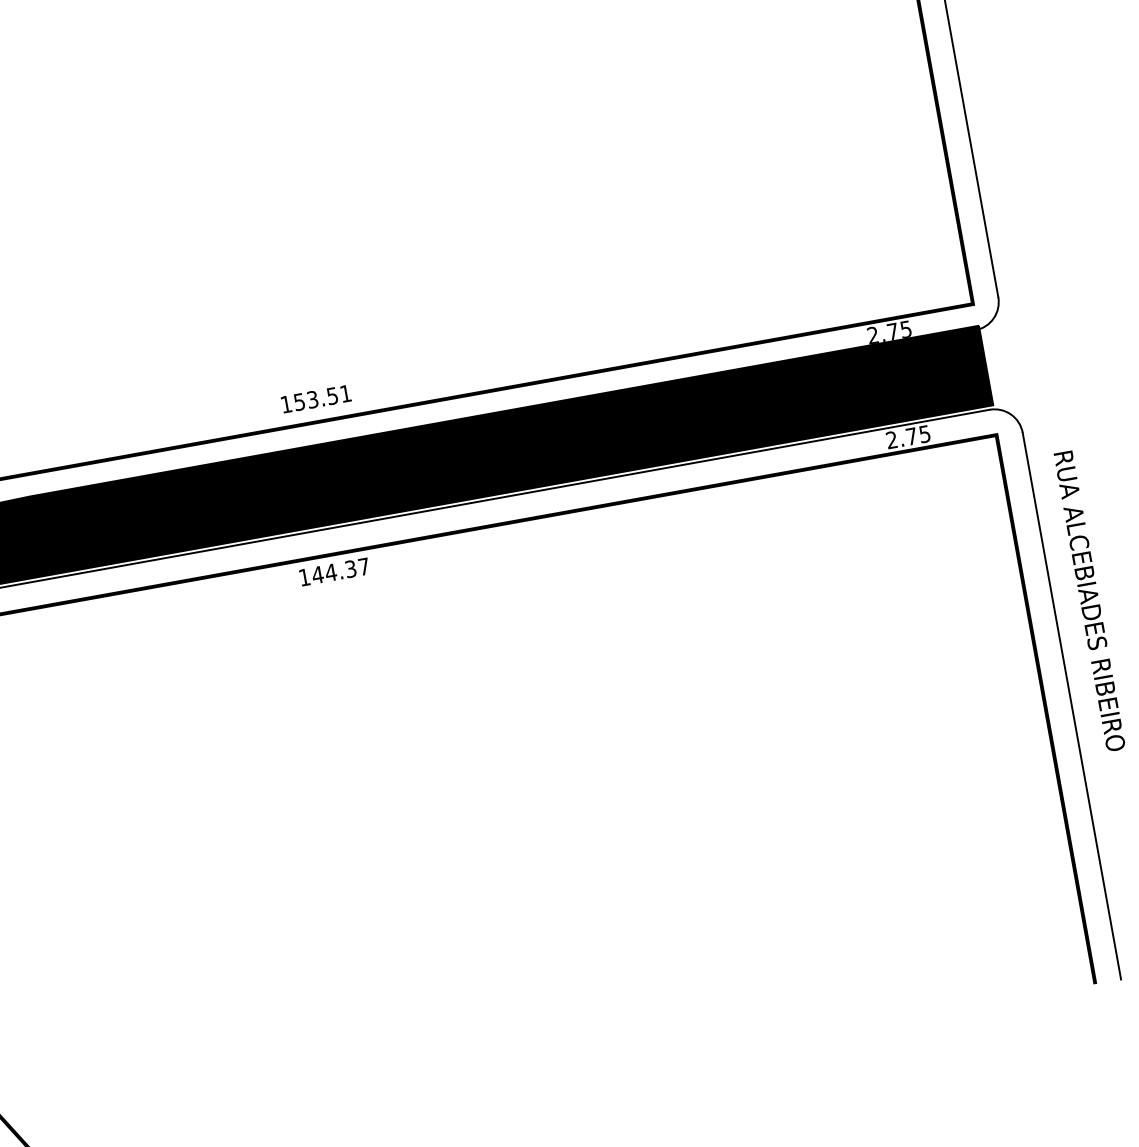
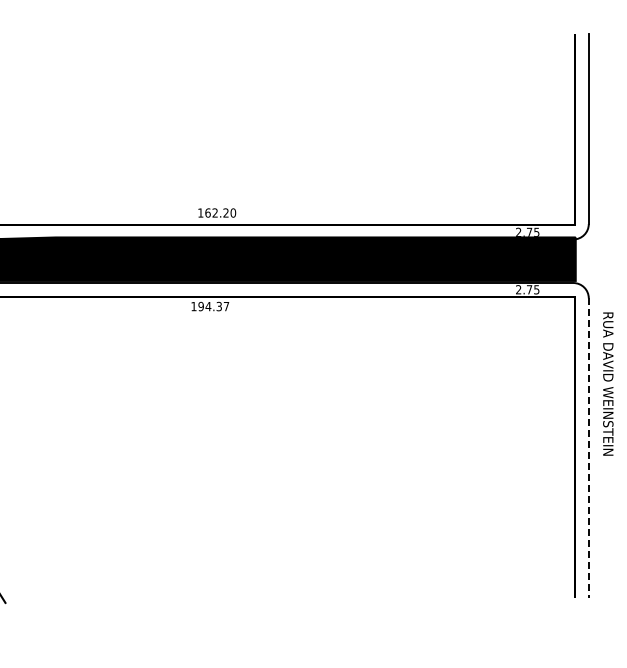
text: (322, 396) -> (220, 212), 153.51 -> 162.20
text: (318, 574) -> (201, 306), 144.37 -> 194.37
text: (1095, 629) -> (608, 409), RUA ALCEBIADES RIBEIRO -> RUA DAVID WEINSTEIN
line: (1071, 706) -> (588, 448), solid -> dashed

